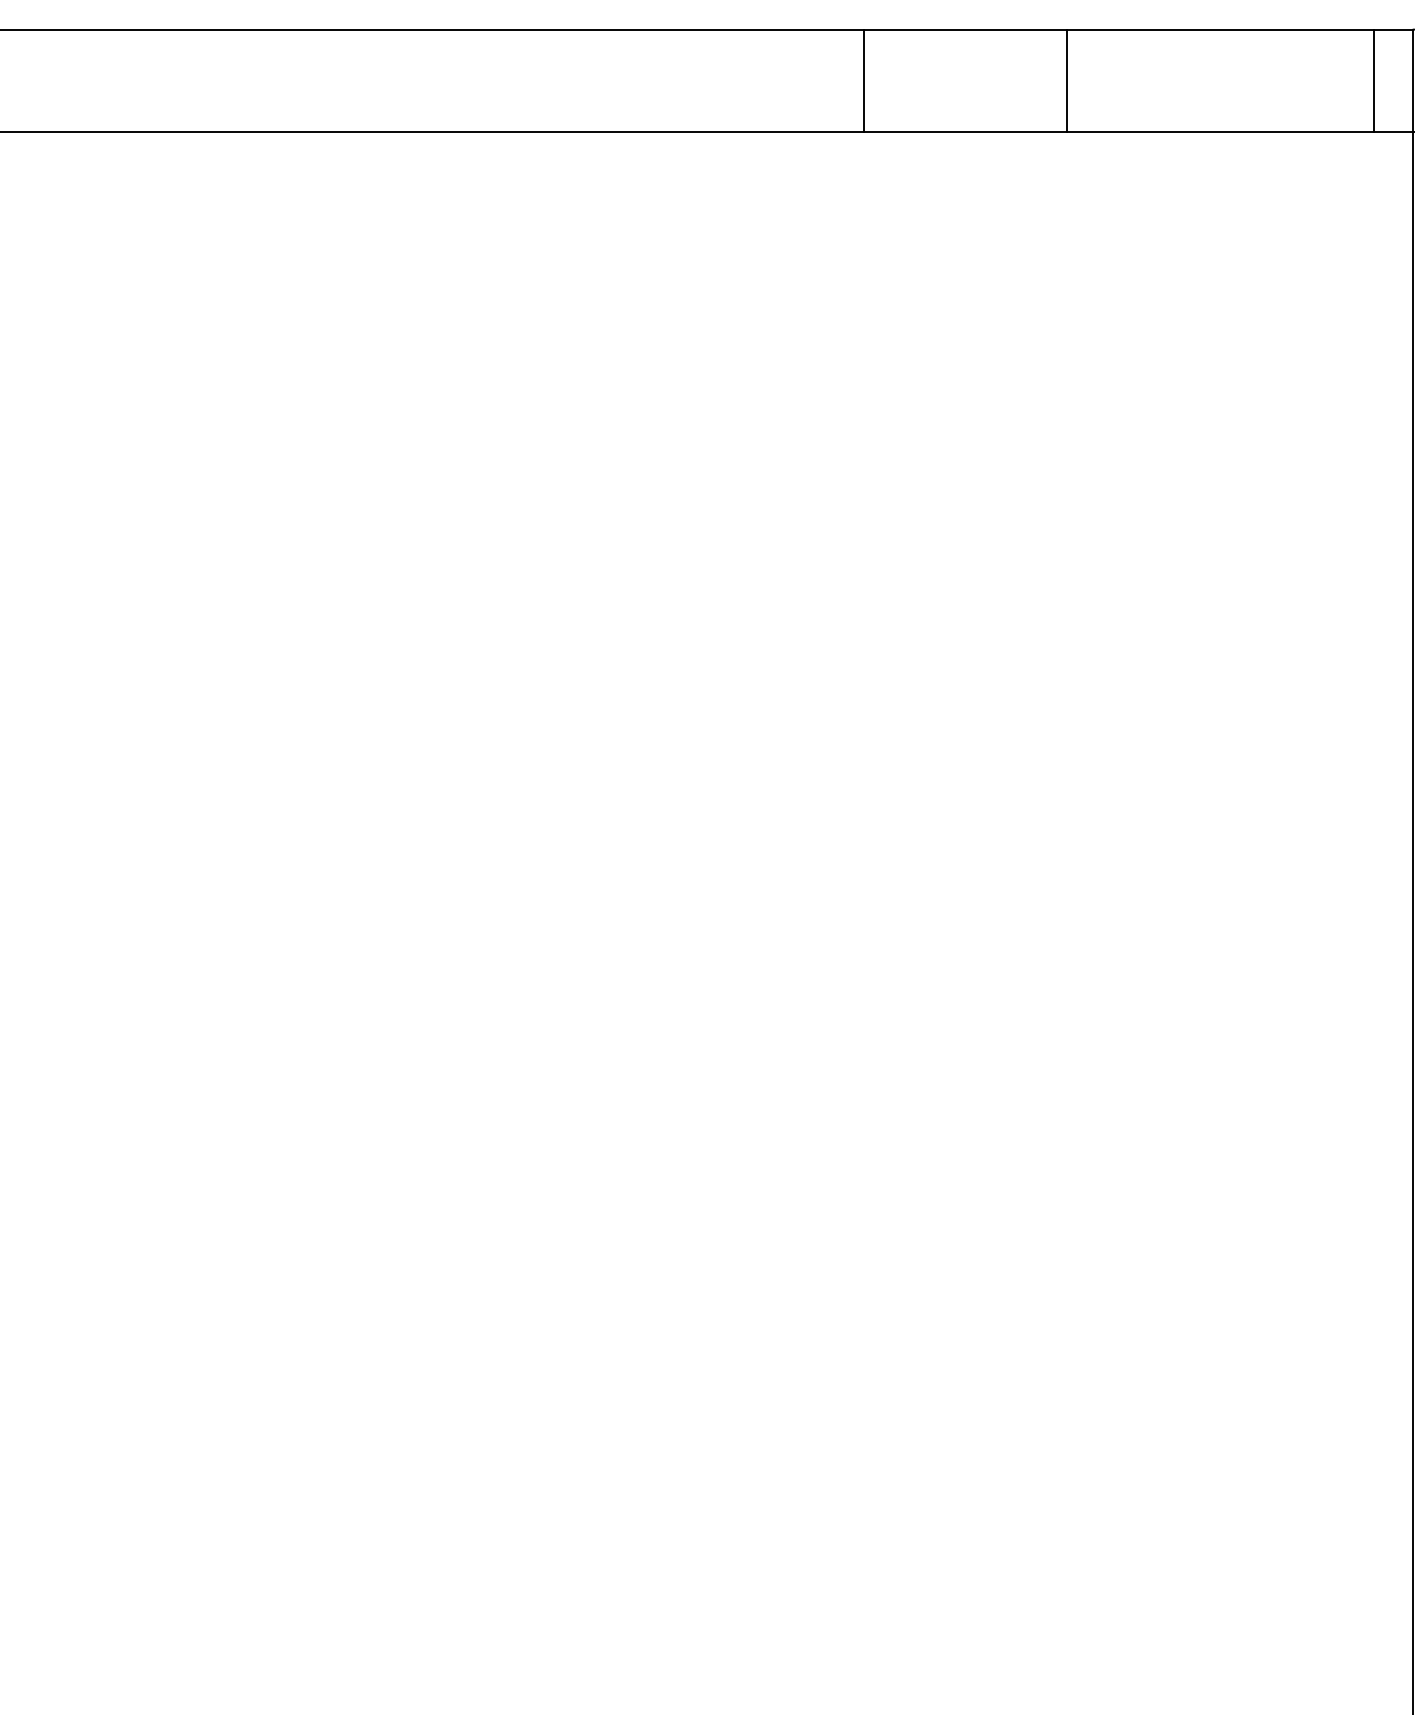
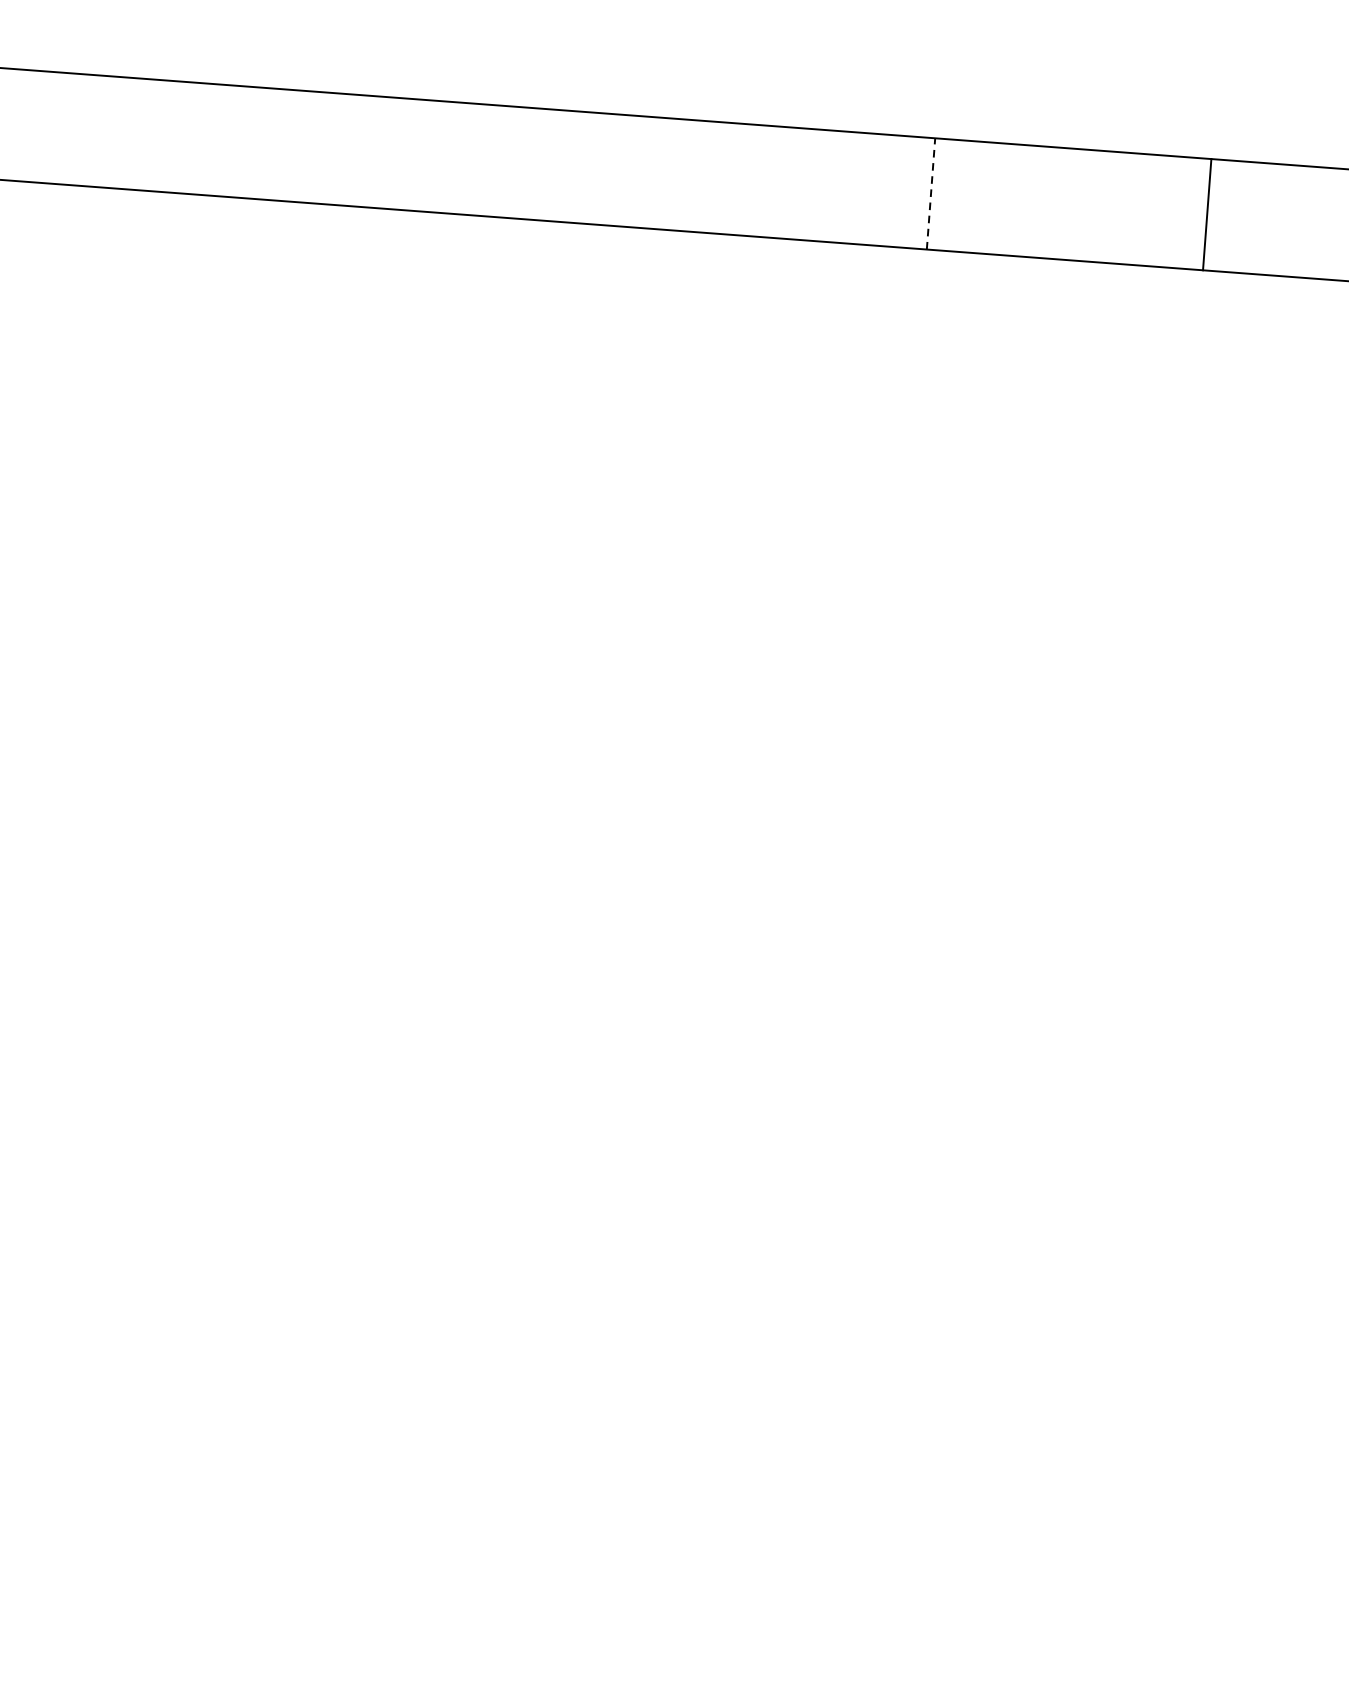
line: (864, 80) -> (931, 193), solid -> dashed
line: (1067, 80) -> (1207, 214), moved

